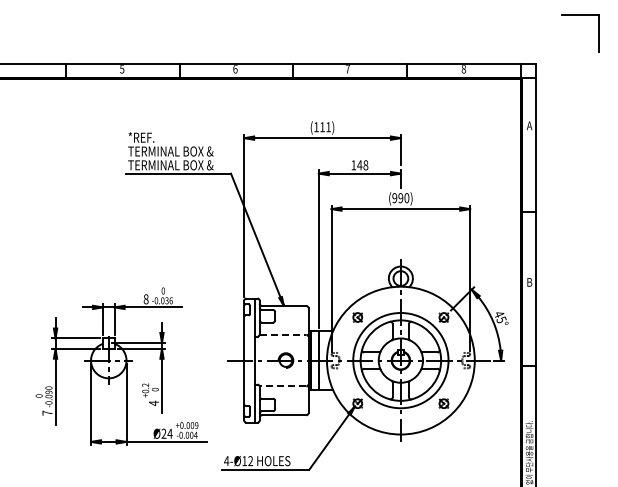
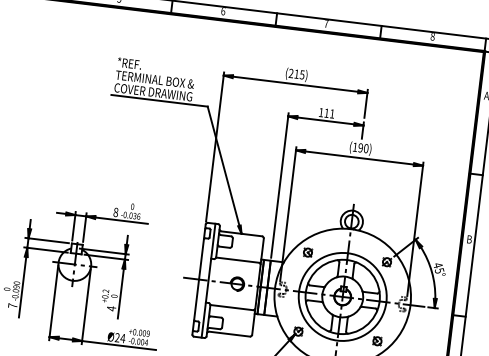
text: (322, 127) -> (296, 74), (111) -> (215)
text: (170, 165) -> (153, 92), TERMINAL BOX & -> COVER DRAWING
text: (362, 165) -> (329, 113), 148 -> 111
text: (394, 198) -> (354, 147), (990) -> (190)
line: (283, 334) -> (237, 259), dashed -> solid
line: (282, 386) -> (231, 307), dashed -> solid

